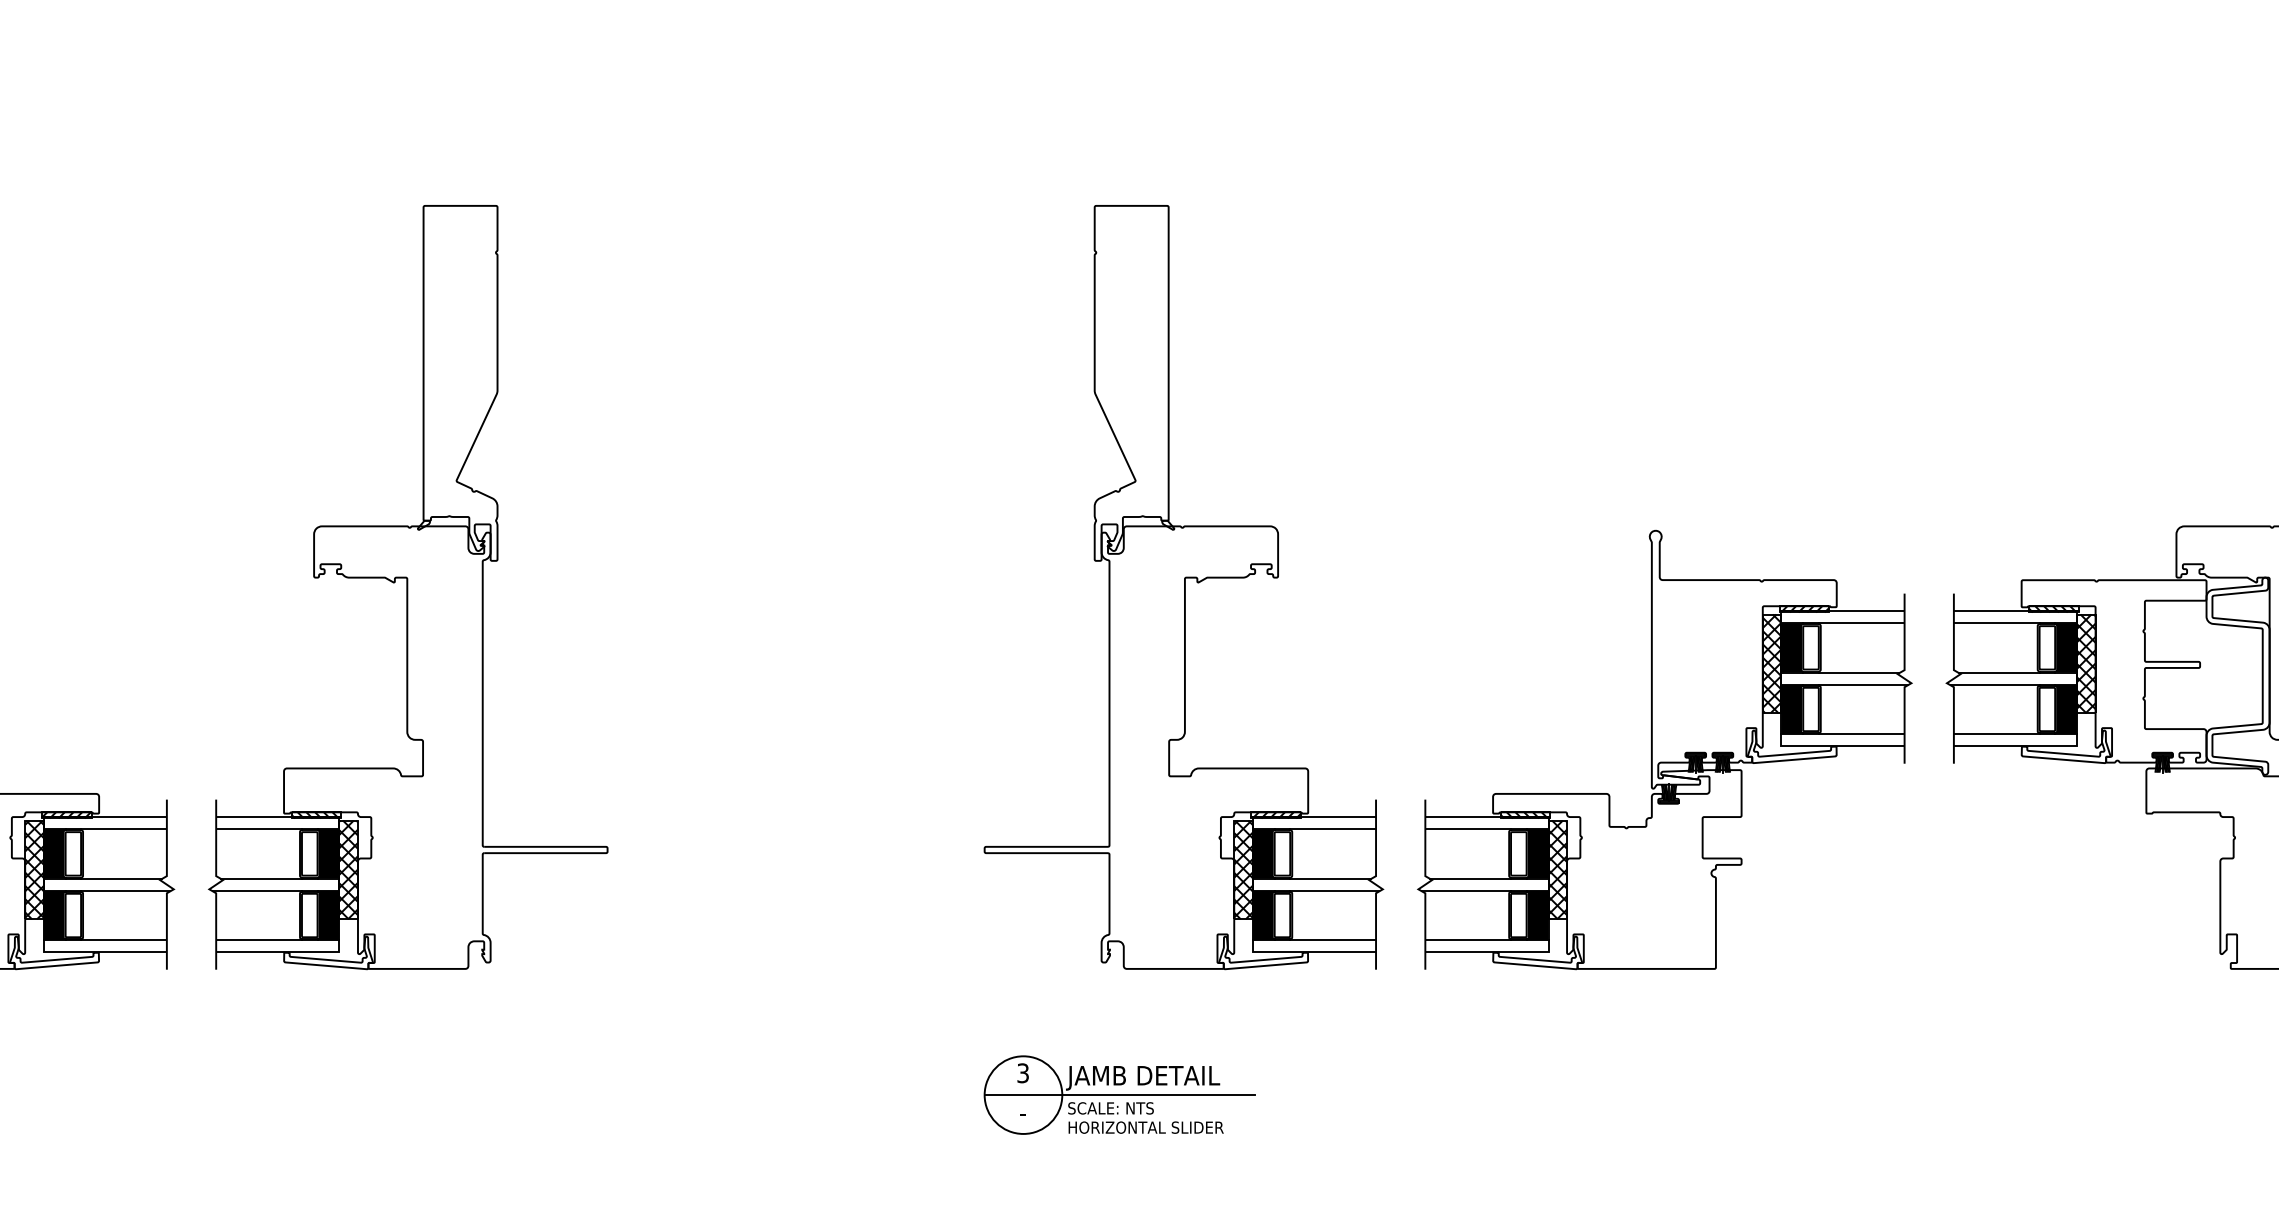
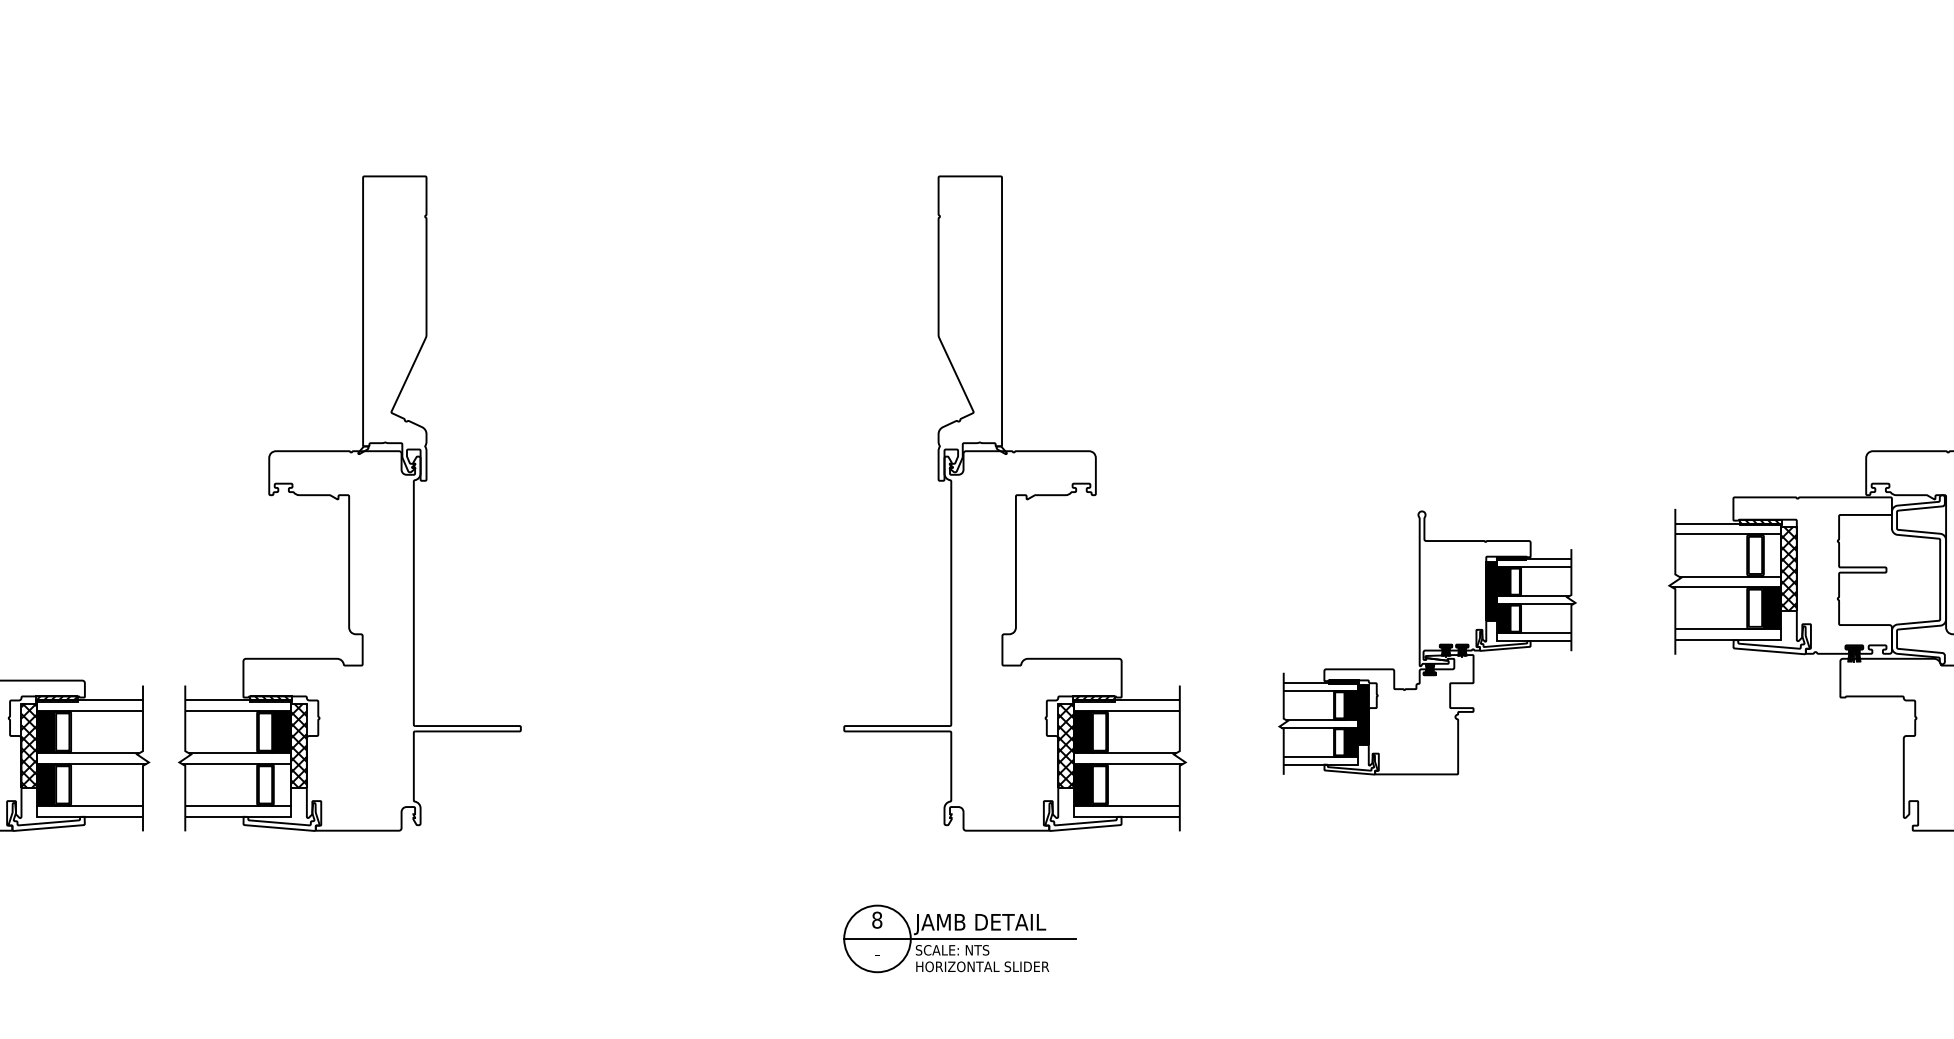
fill: (2066, 647) -> (1771, 555), removed
part: (1664, 749) -> (1427, 642), size x0.7
fill: (328, 915) -> (281, 784), removed
text: (1023, 1072) -> (877, 919), 3 -> 8

